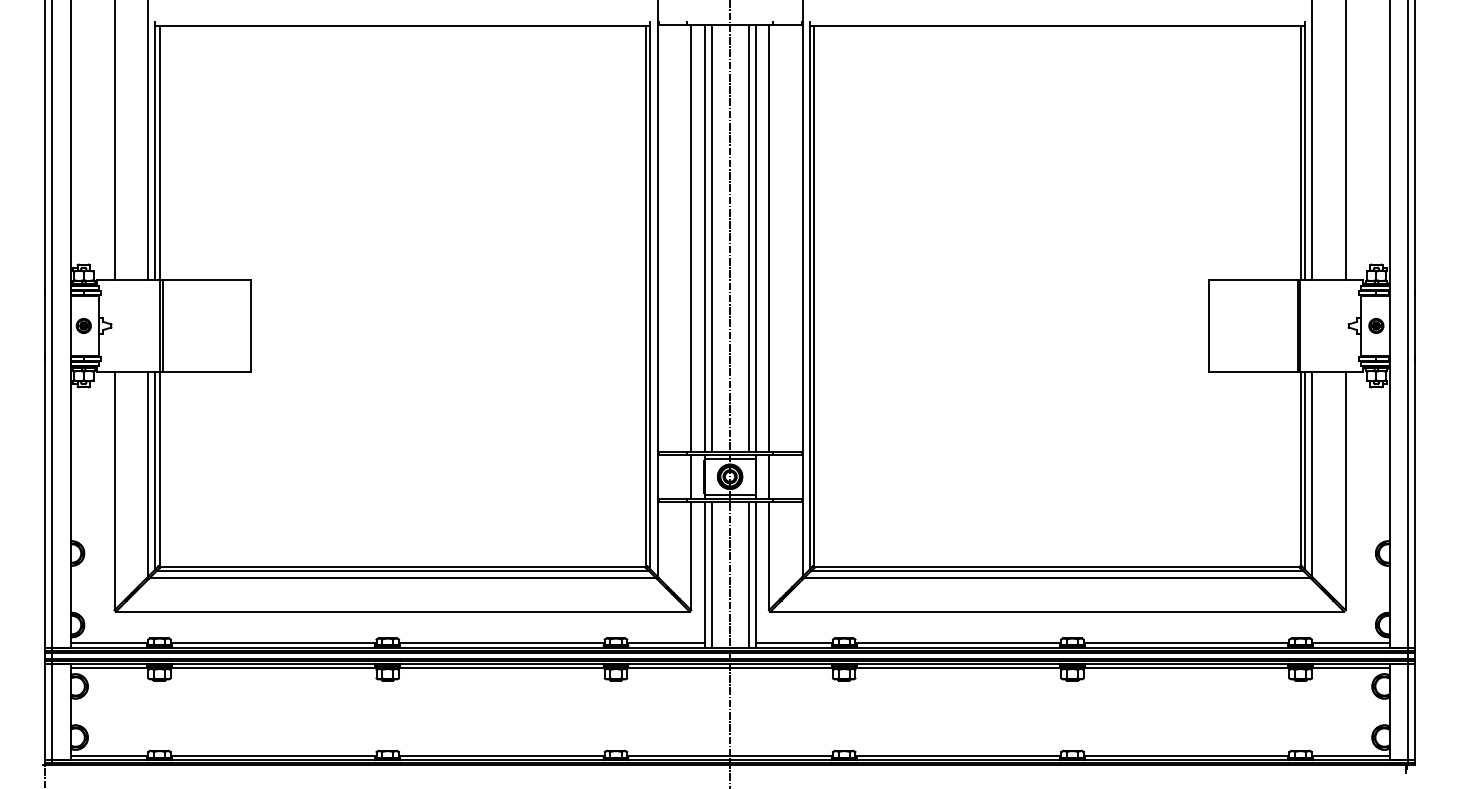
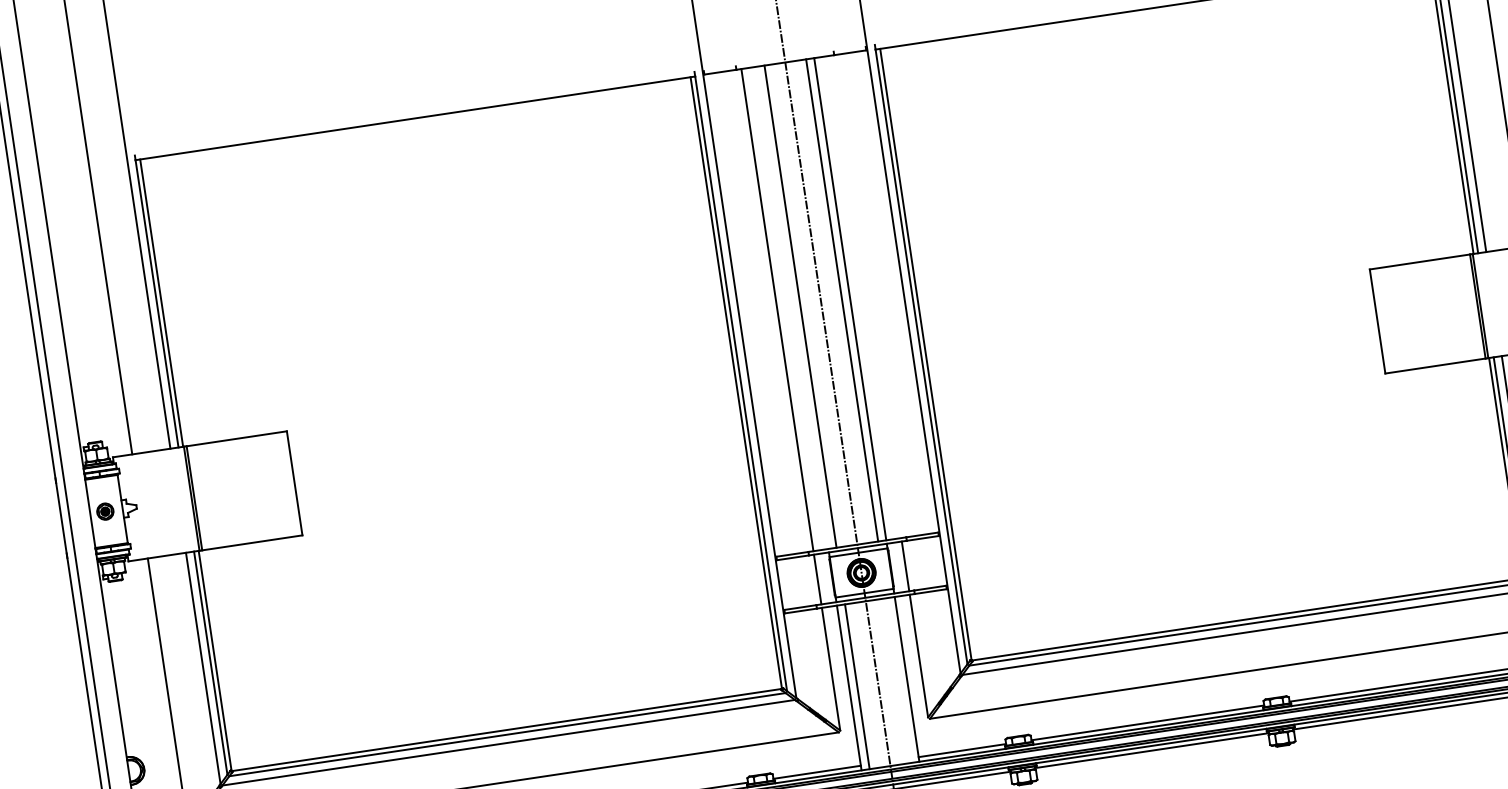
line: (704, 238) -> (792, 307), removed
line: (768, 238) -> (864, 297), removed
line: (748, 574) -> (898, 680), removed

